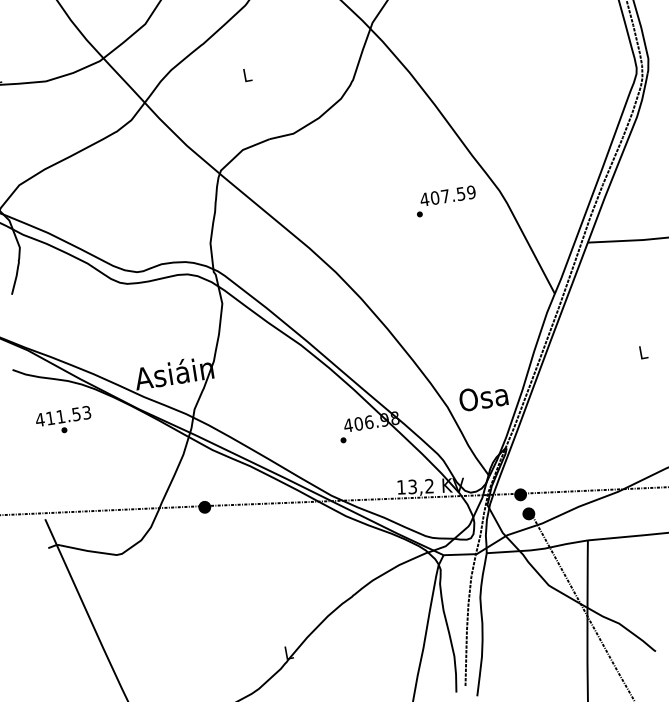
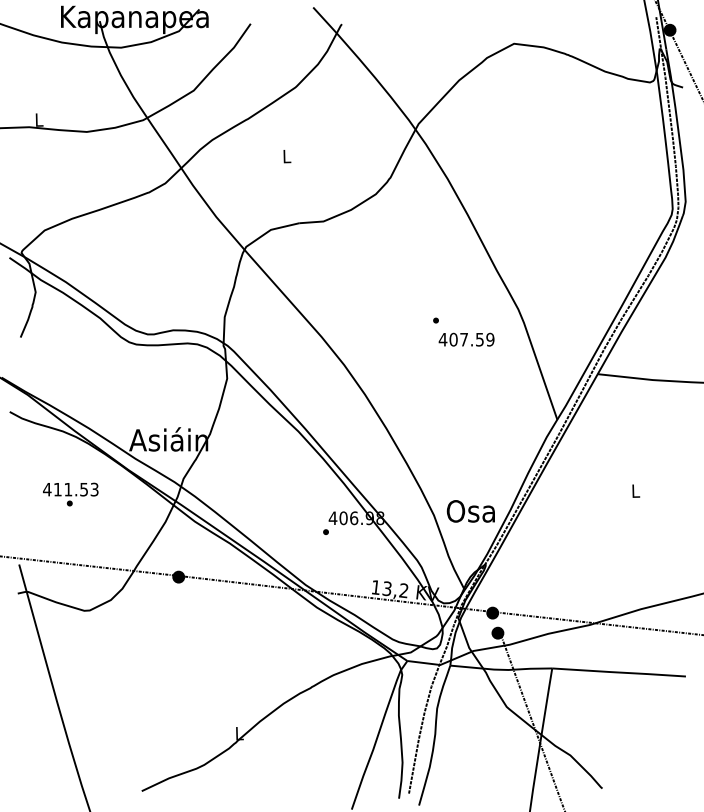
text: (447, 195) -> (466, 339), moved
text: (63, 421) -> (70, 494), moved

